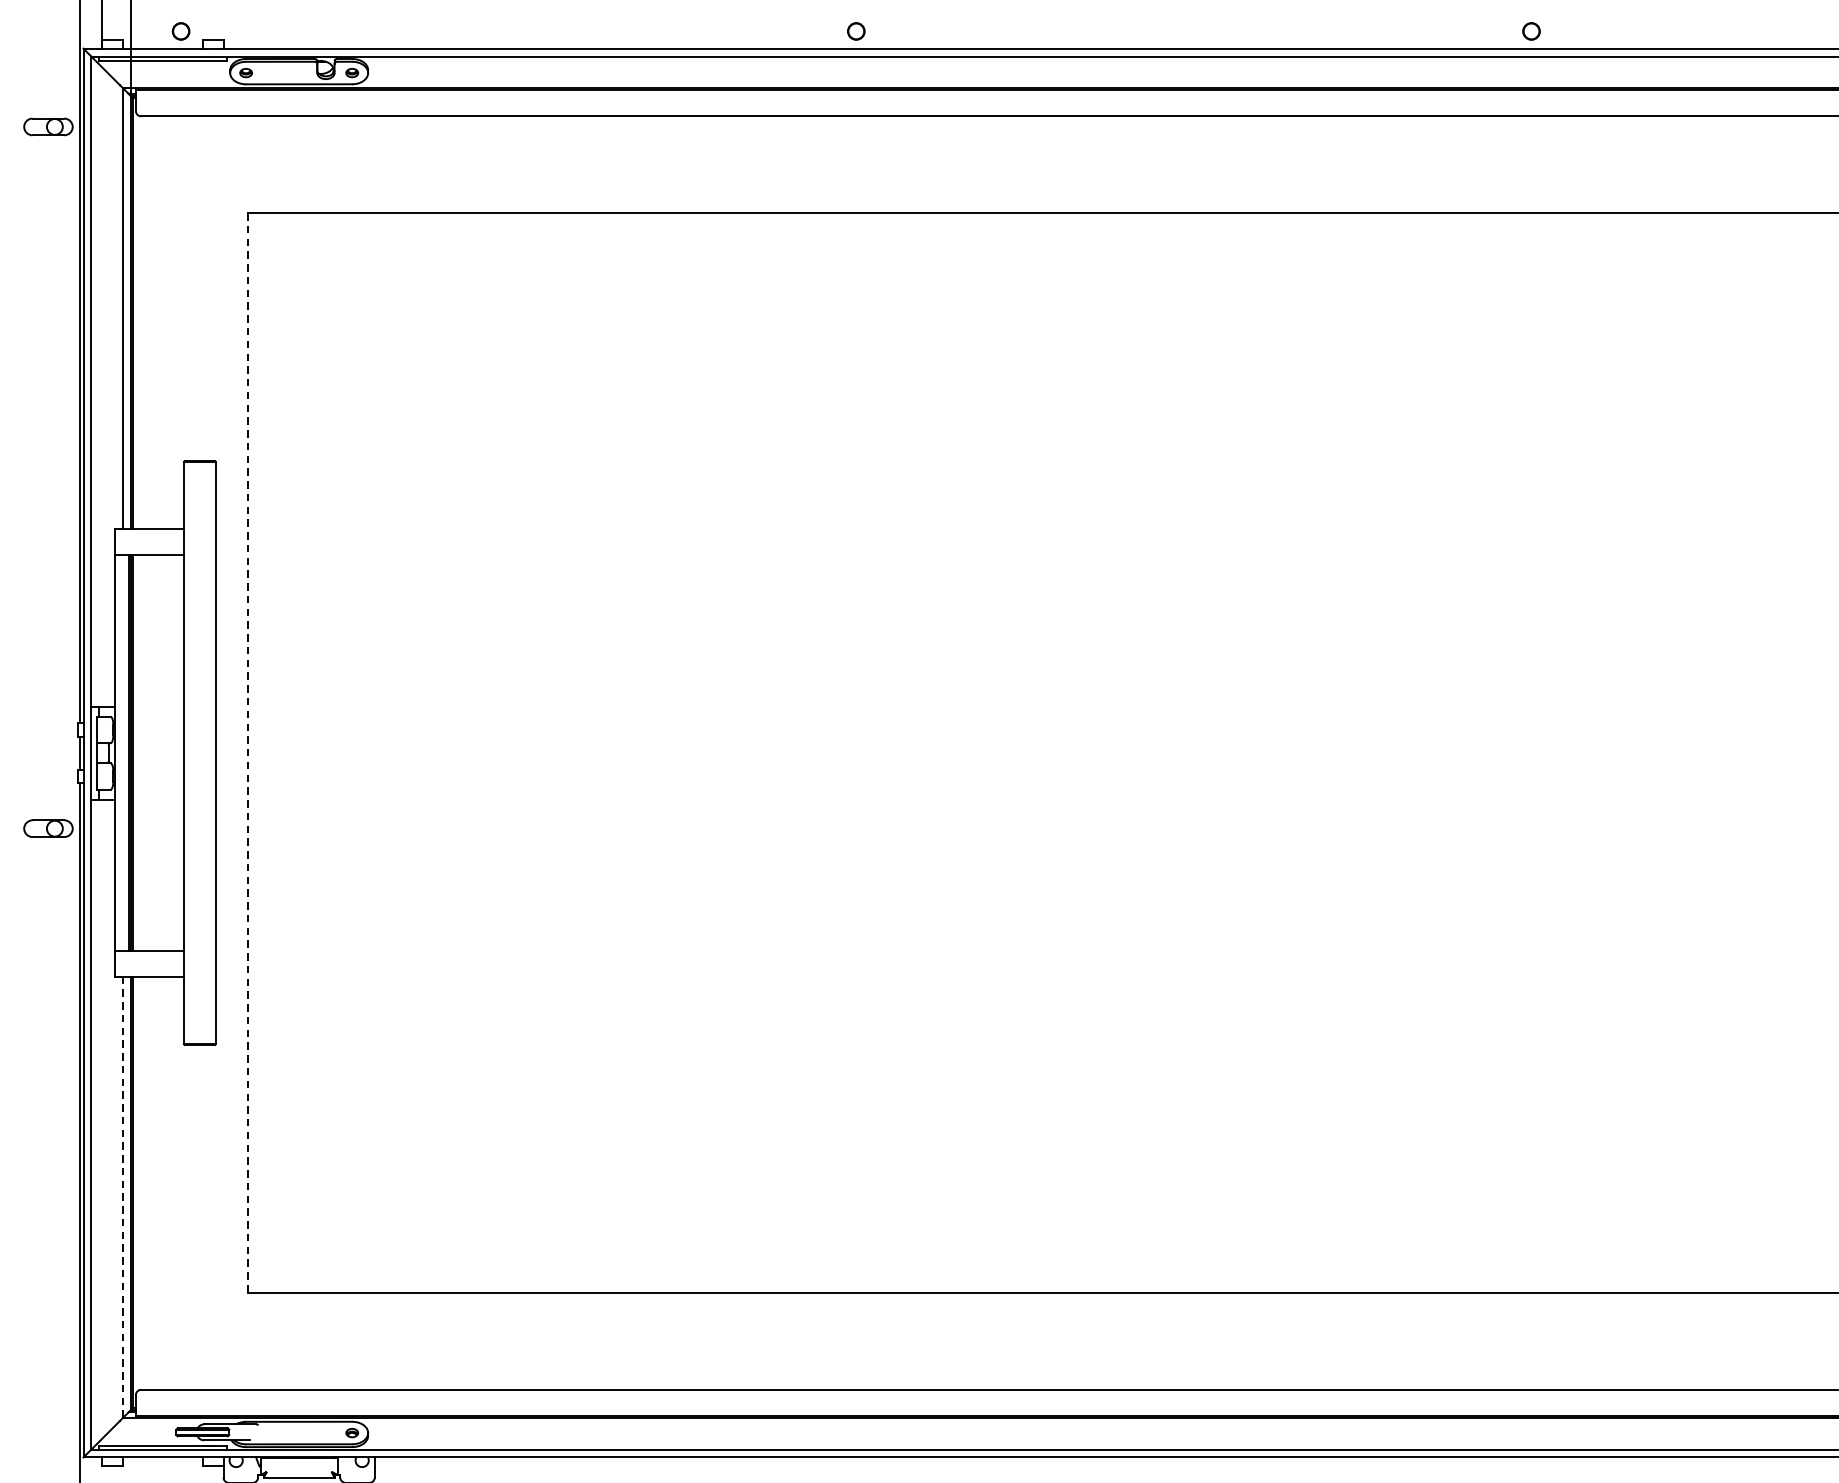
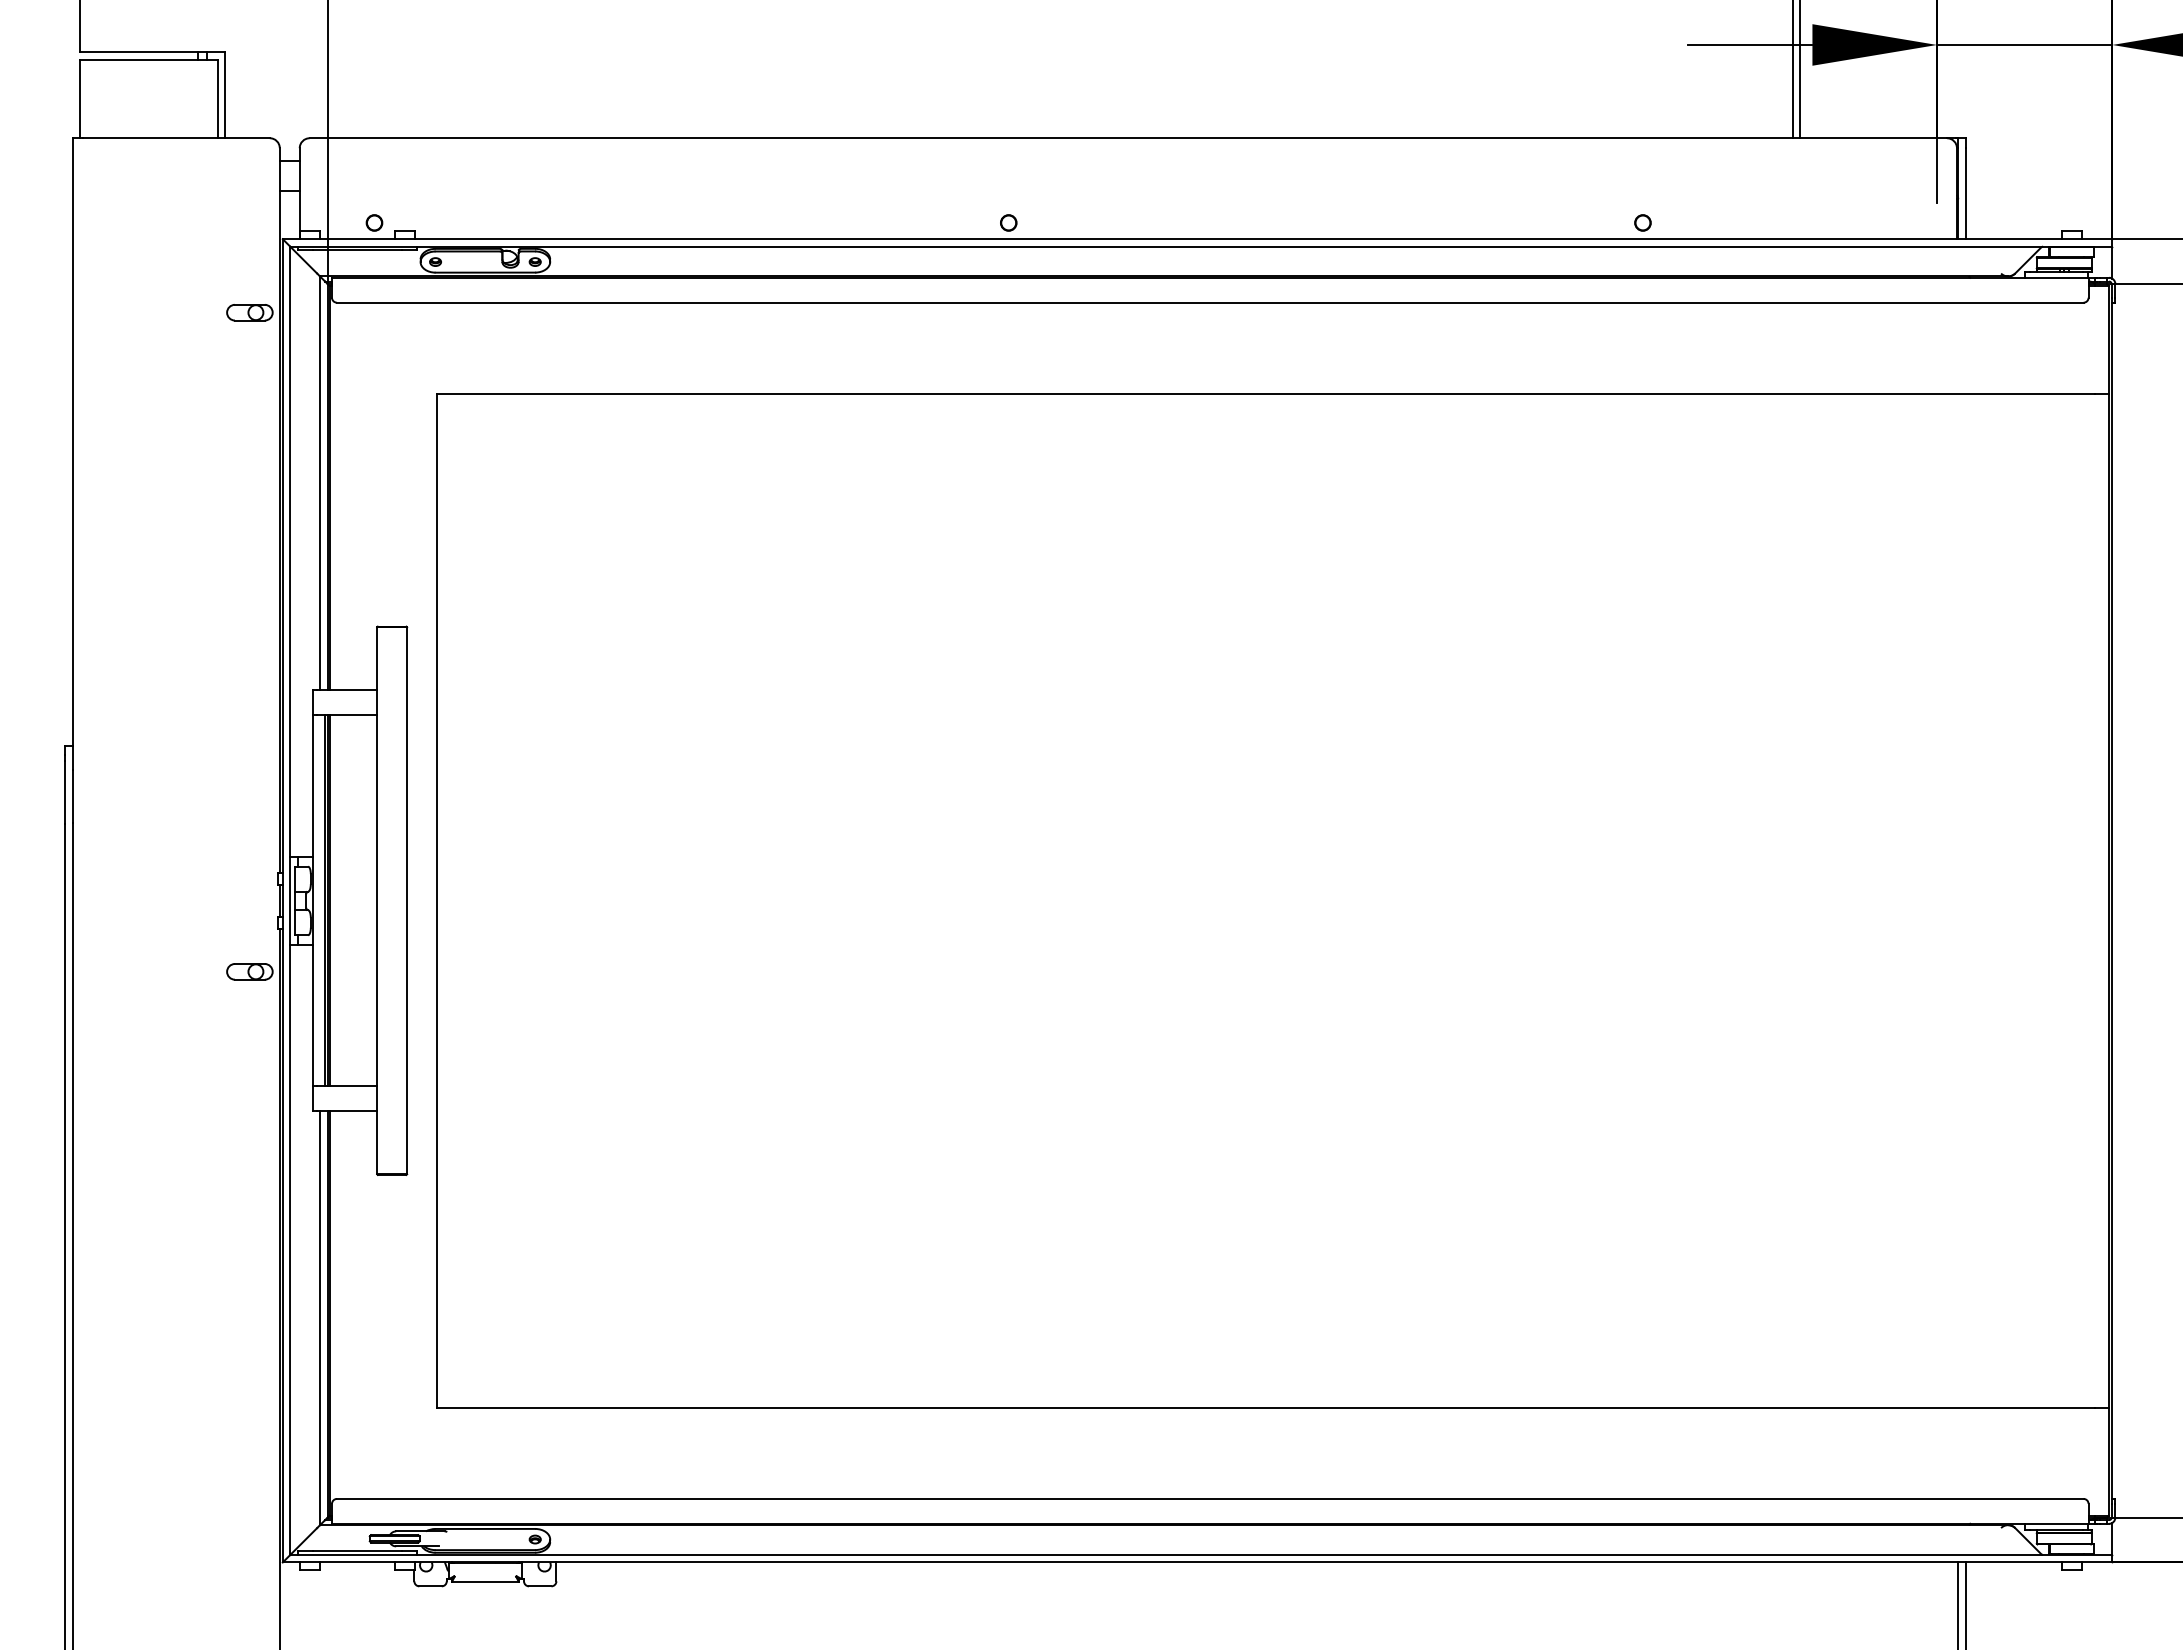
line: (248, 753) -> (437, 901), dashed -> solid
line: (123, 1197) -> (320, 1318), dashed -> solid

